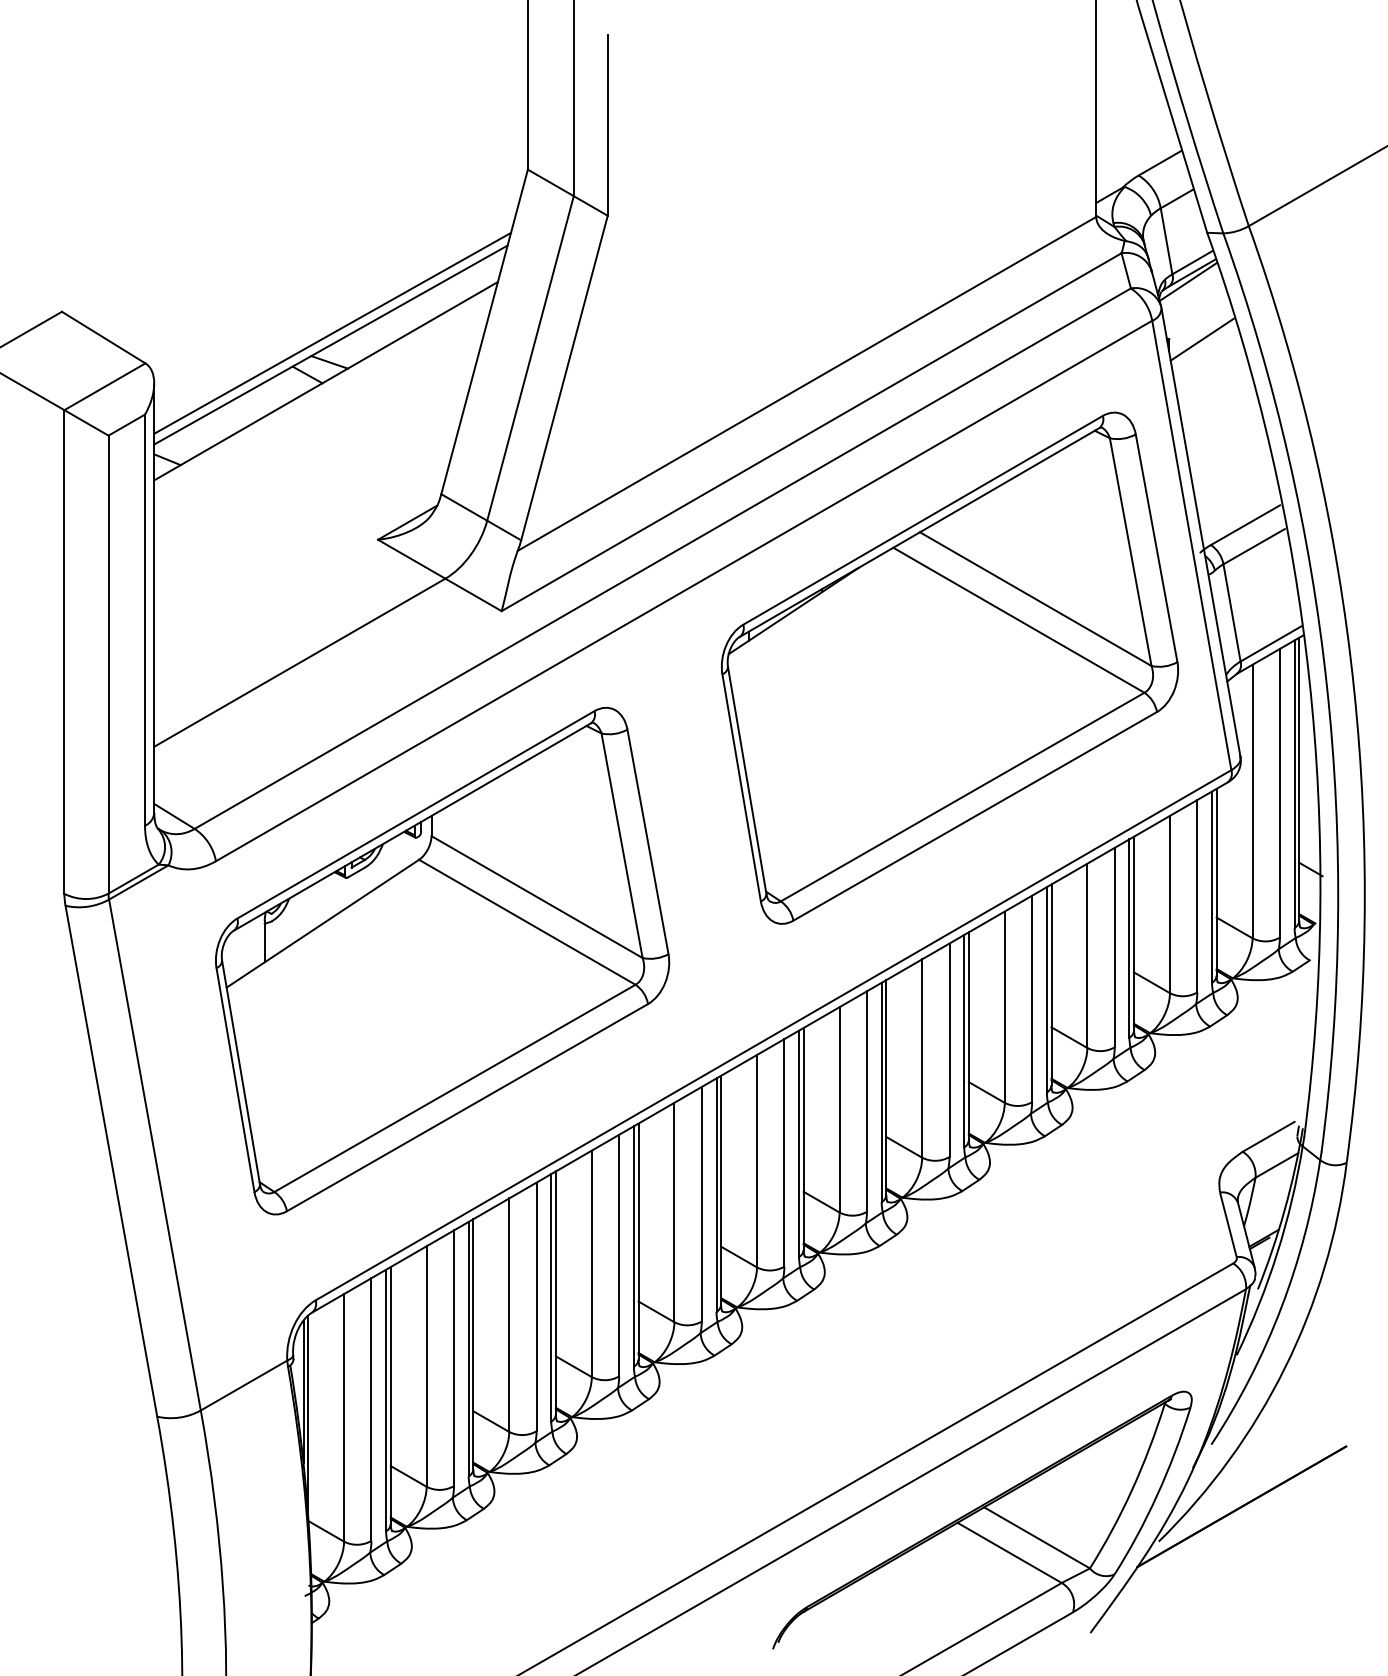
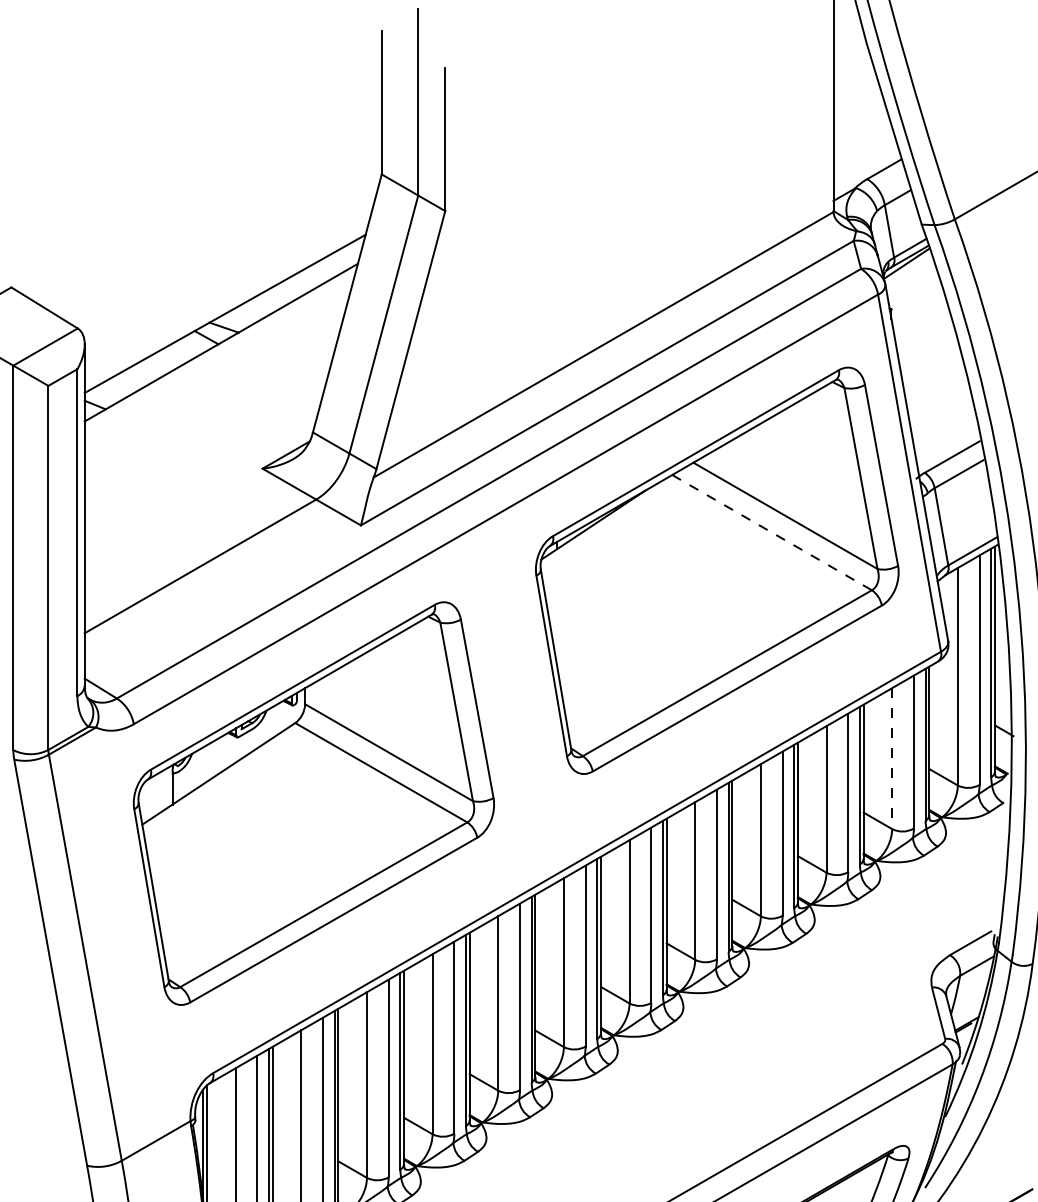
line: (332, 332) -> (226, 303), removed
line: (1201, 339) -> (917, 309), removed
line: (1018, 620) -> (771, 532), solid -> dashed
line: (1169, 904) -> (891, 758), solid -> dashed

